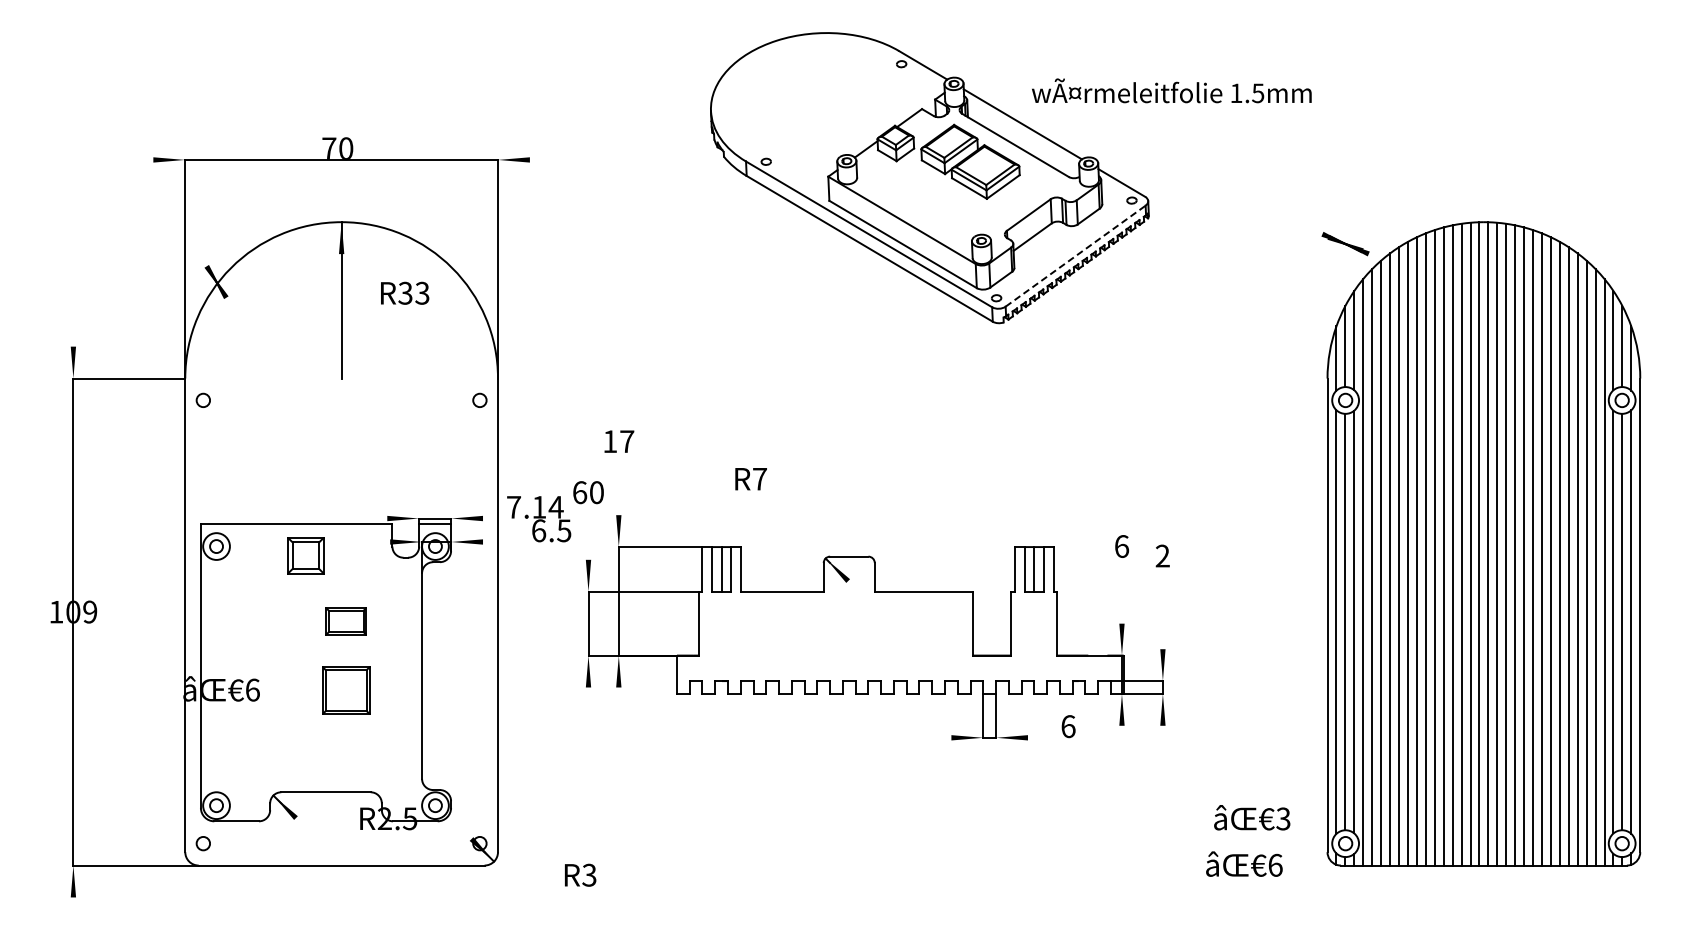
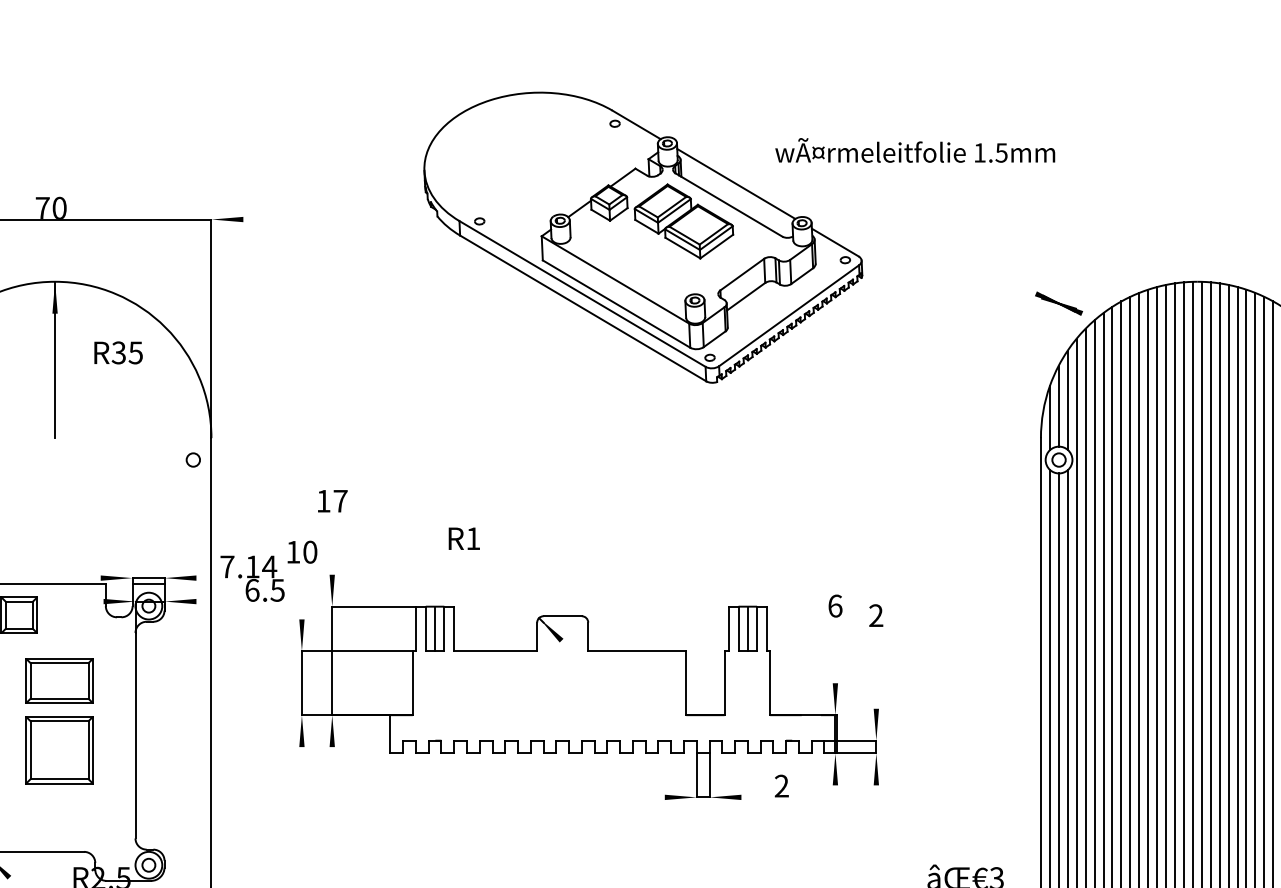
text: (1171, 90) -> (914, 150), moved
line: (1076, 255) -> (789, 315), dashed -> solid
text: (422, 292) -> (135, 352), R33 -> R35
text: (759, 479) -> (472, 539), R7 -> R1
text: (580, 492) -> (293, 552), 60 -> 10
part: (346, 621) -> (59, 681), size x1.67
part: (346, 690) -> (59, 750), size x1.43
text: (1068, 726) -> (781, 786), 6 -> 2

